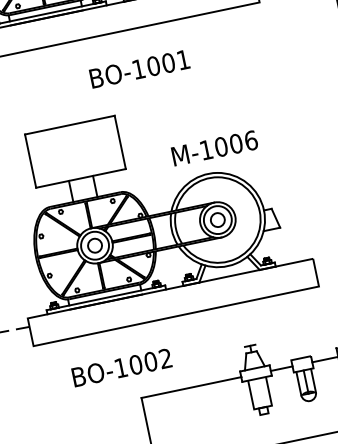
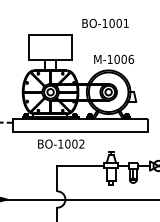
text: (139, 67) -> (105, 22), moved
text: (122, 366) -> (61, 143), moved

